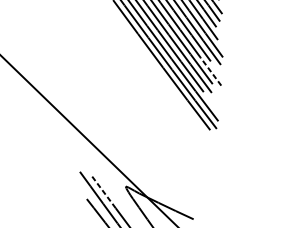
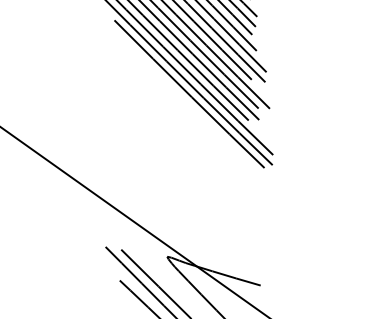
line: (210, 71) -> (253, 92), dashed -> solid
line: (103, 191) -> (139, 267), dashed -> solid

